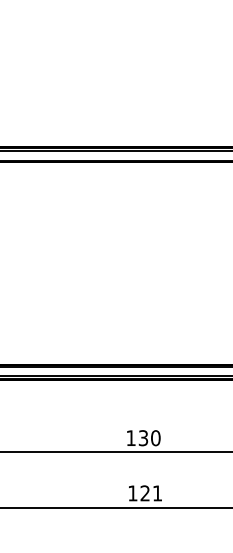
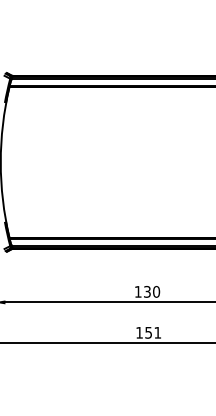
text: (144, 492) -> (148, 332), 121 -> 151

